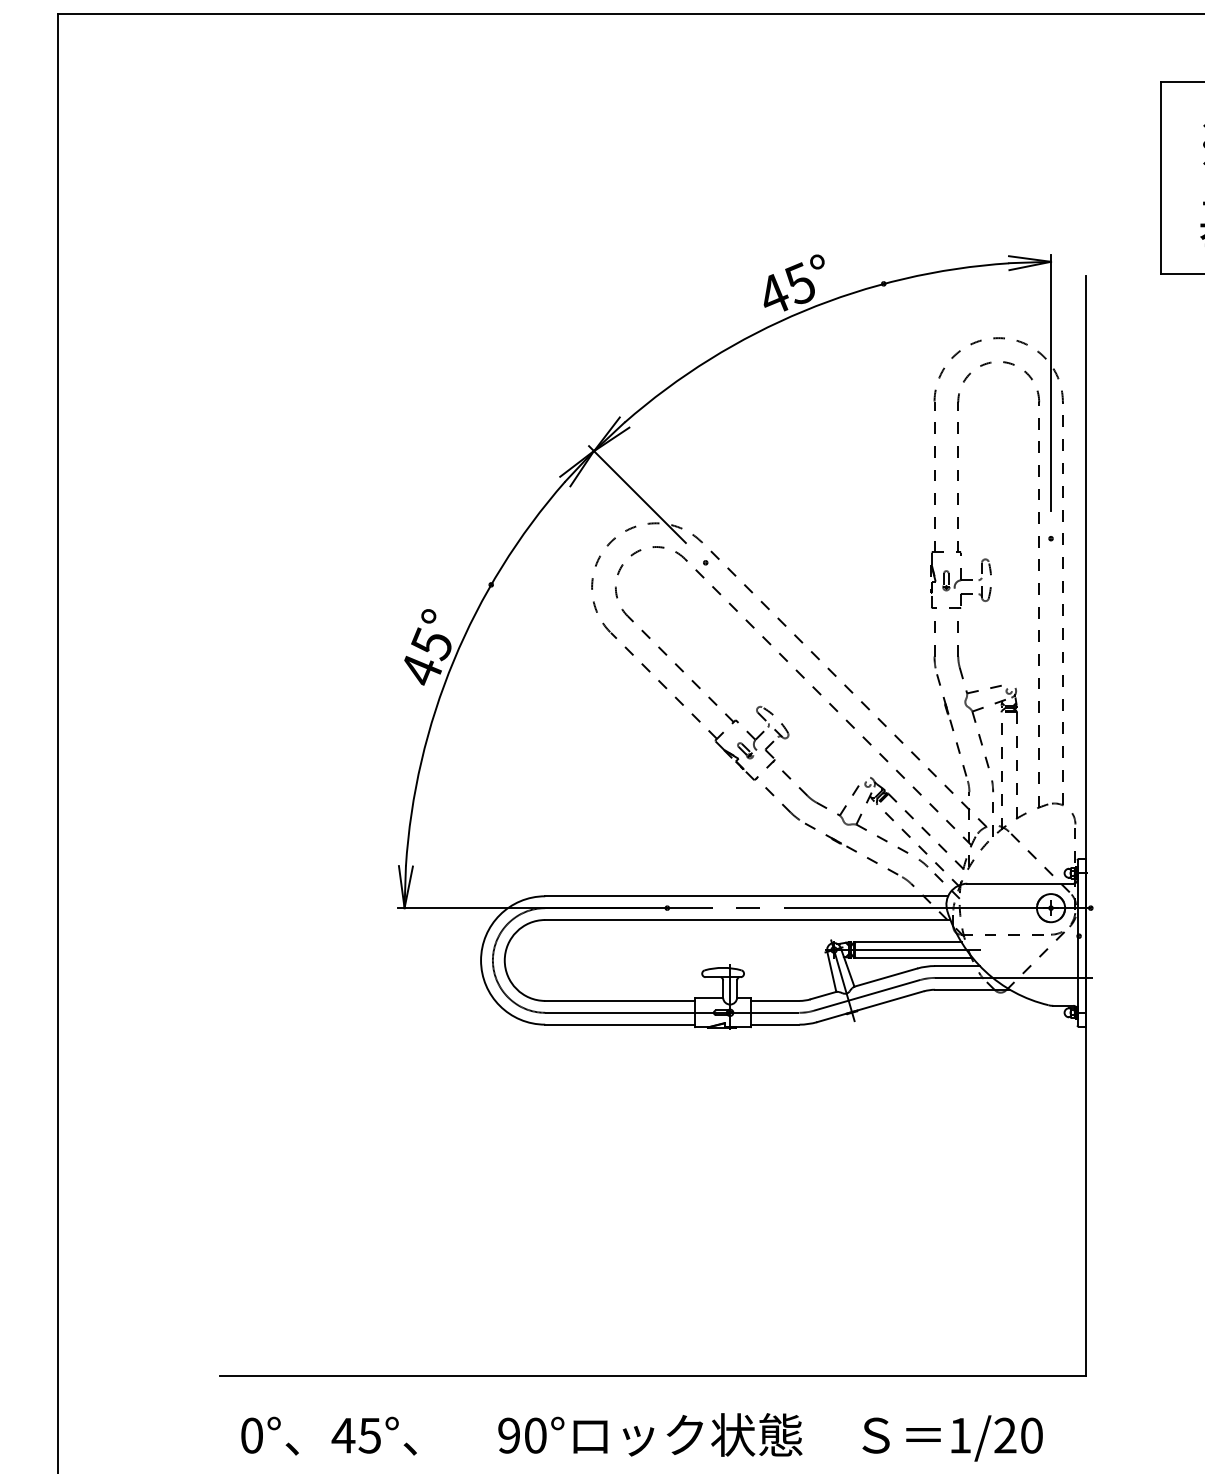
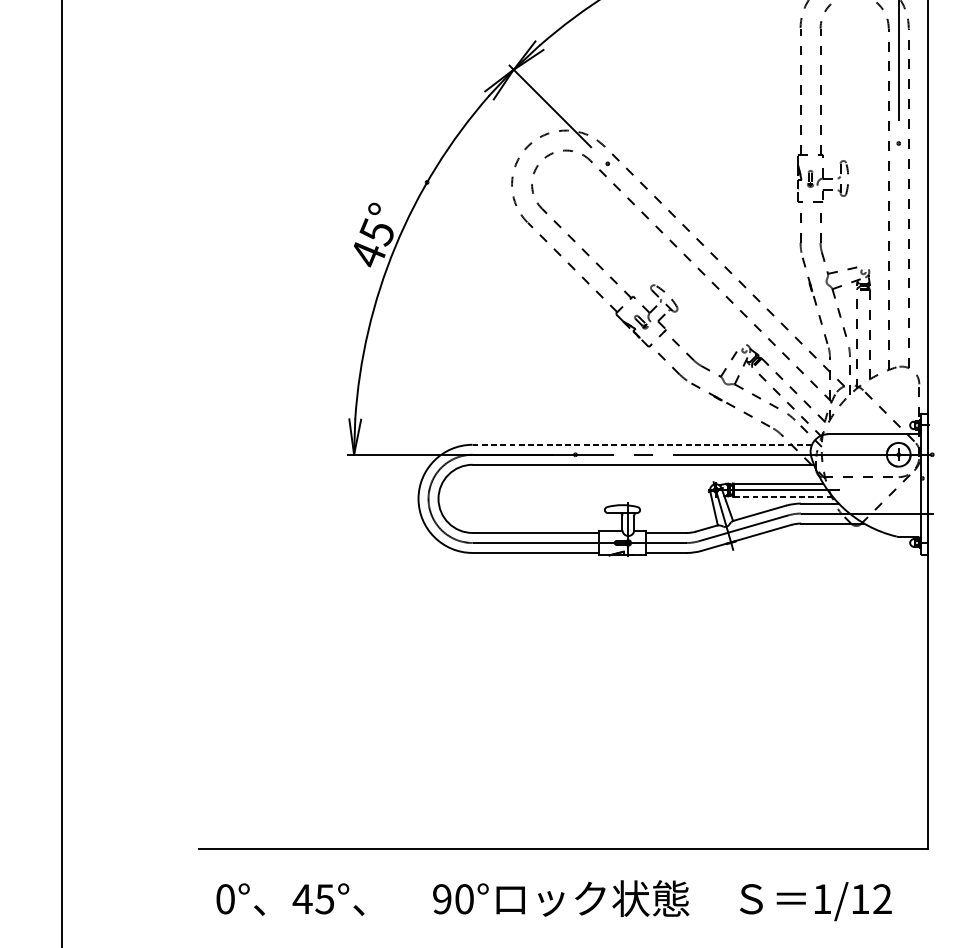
line: (746, 896) -> (642, 444), solid -> dashed
line: (913, 957) -> (782, 496), solid -> dashed
text: (1018, 1435) -> (871, 899), 1/20 -> 1/12

